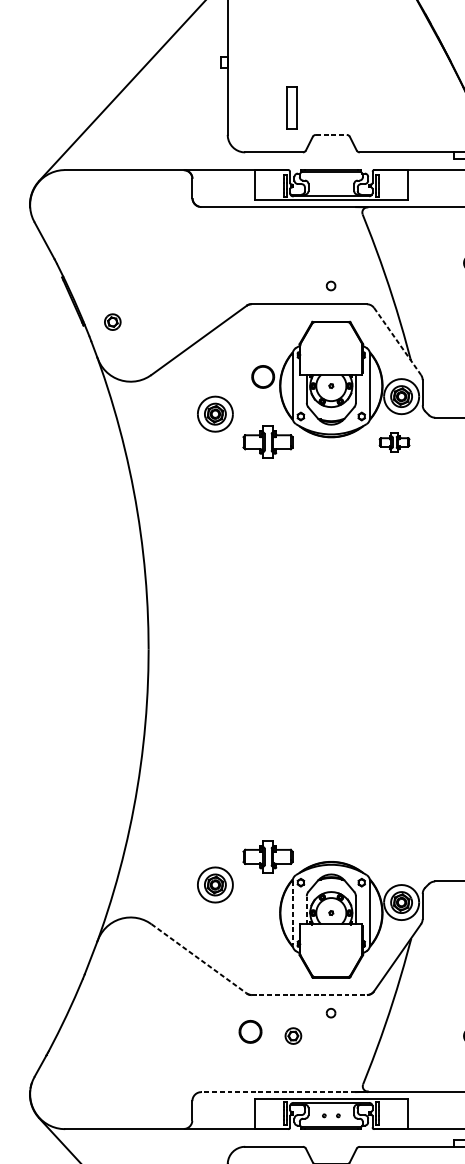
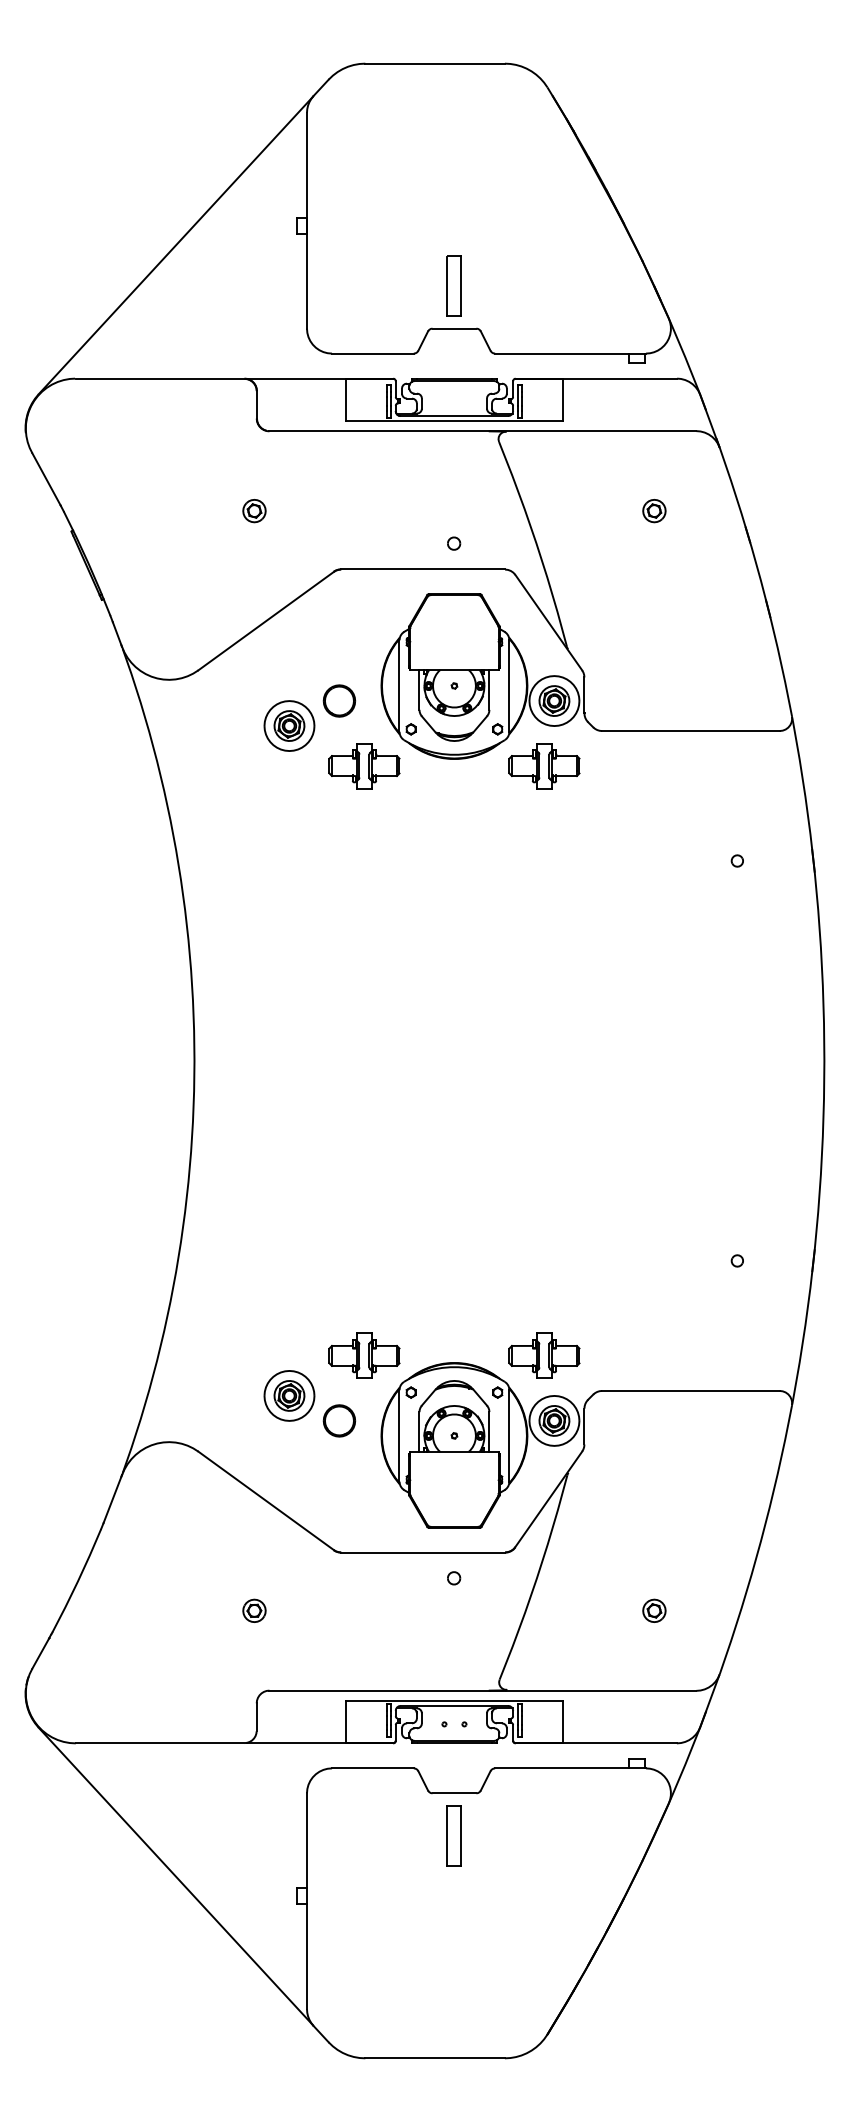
part: (291, 107) -> (453, 285), moved
line: (331, 134) -> (454, 328), dashed -> solid
part: (112, 322) -> (254, 511), moved
line: (398, 342) -> (549, 623), dashed -> solid
part: (263, 376) -> (339, 700), moved
part: (394, 442) -> (544, 766), size x1.67
part: (394, 856) -> (544, 1355), added
line: (306, 909) -> (419, 1431), dashed -> solid
line: (292, 912) -> (399, 1435), dashed -> solid
line: (199, 958) -> (266, 1500), dashed -> solid
line: (309, 995) -> (423, 1552), dashed -> solid
part: (250, 1031) -> (339, 1420), moved
part: (293, 1035) -> (254, 1610), moved
line: (278, 1092) -> (379, 1690), dashed -> solid

